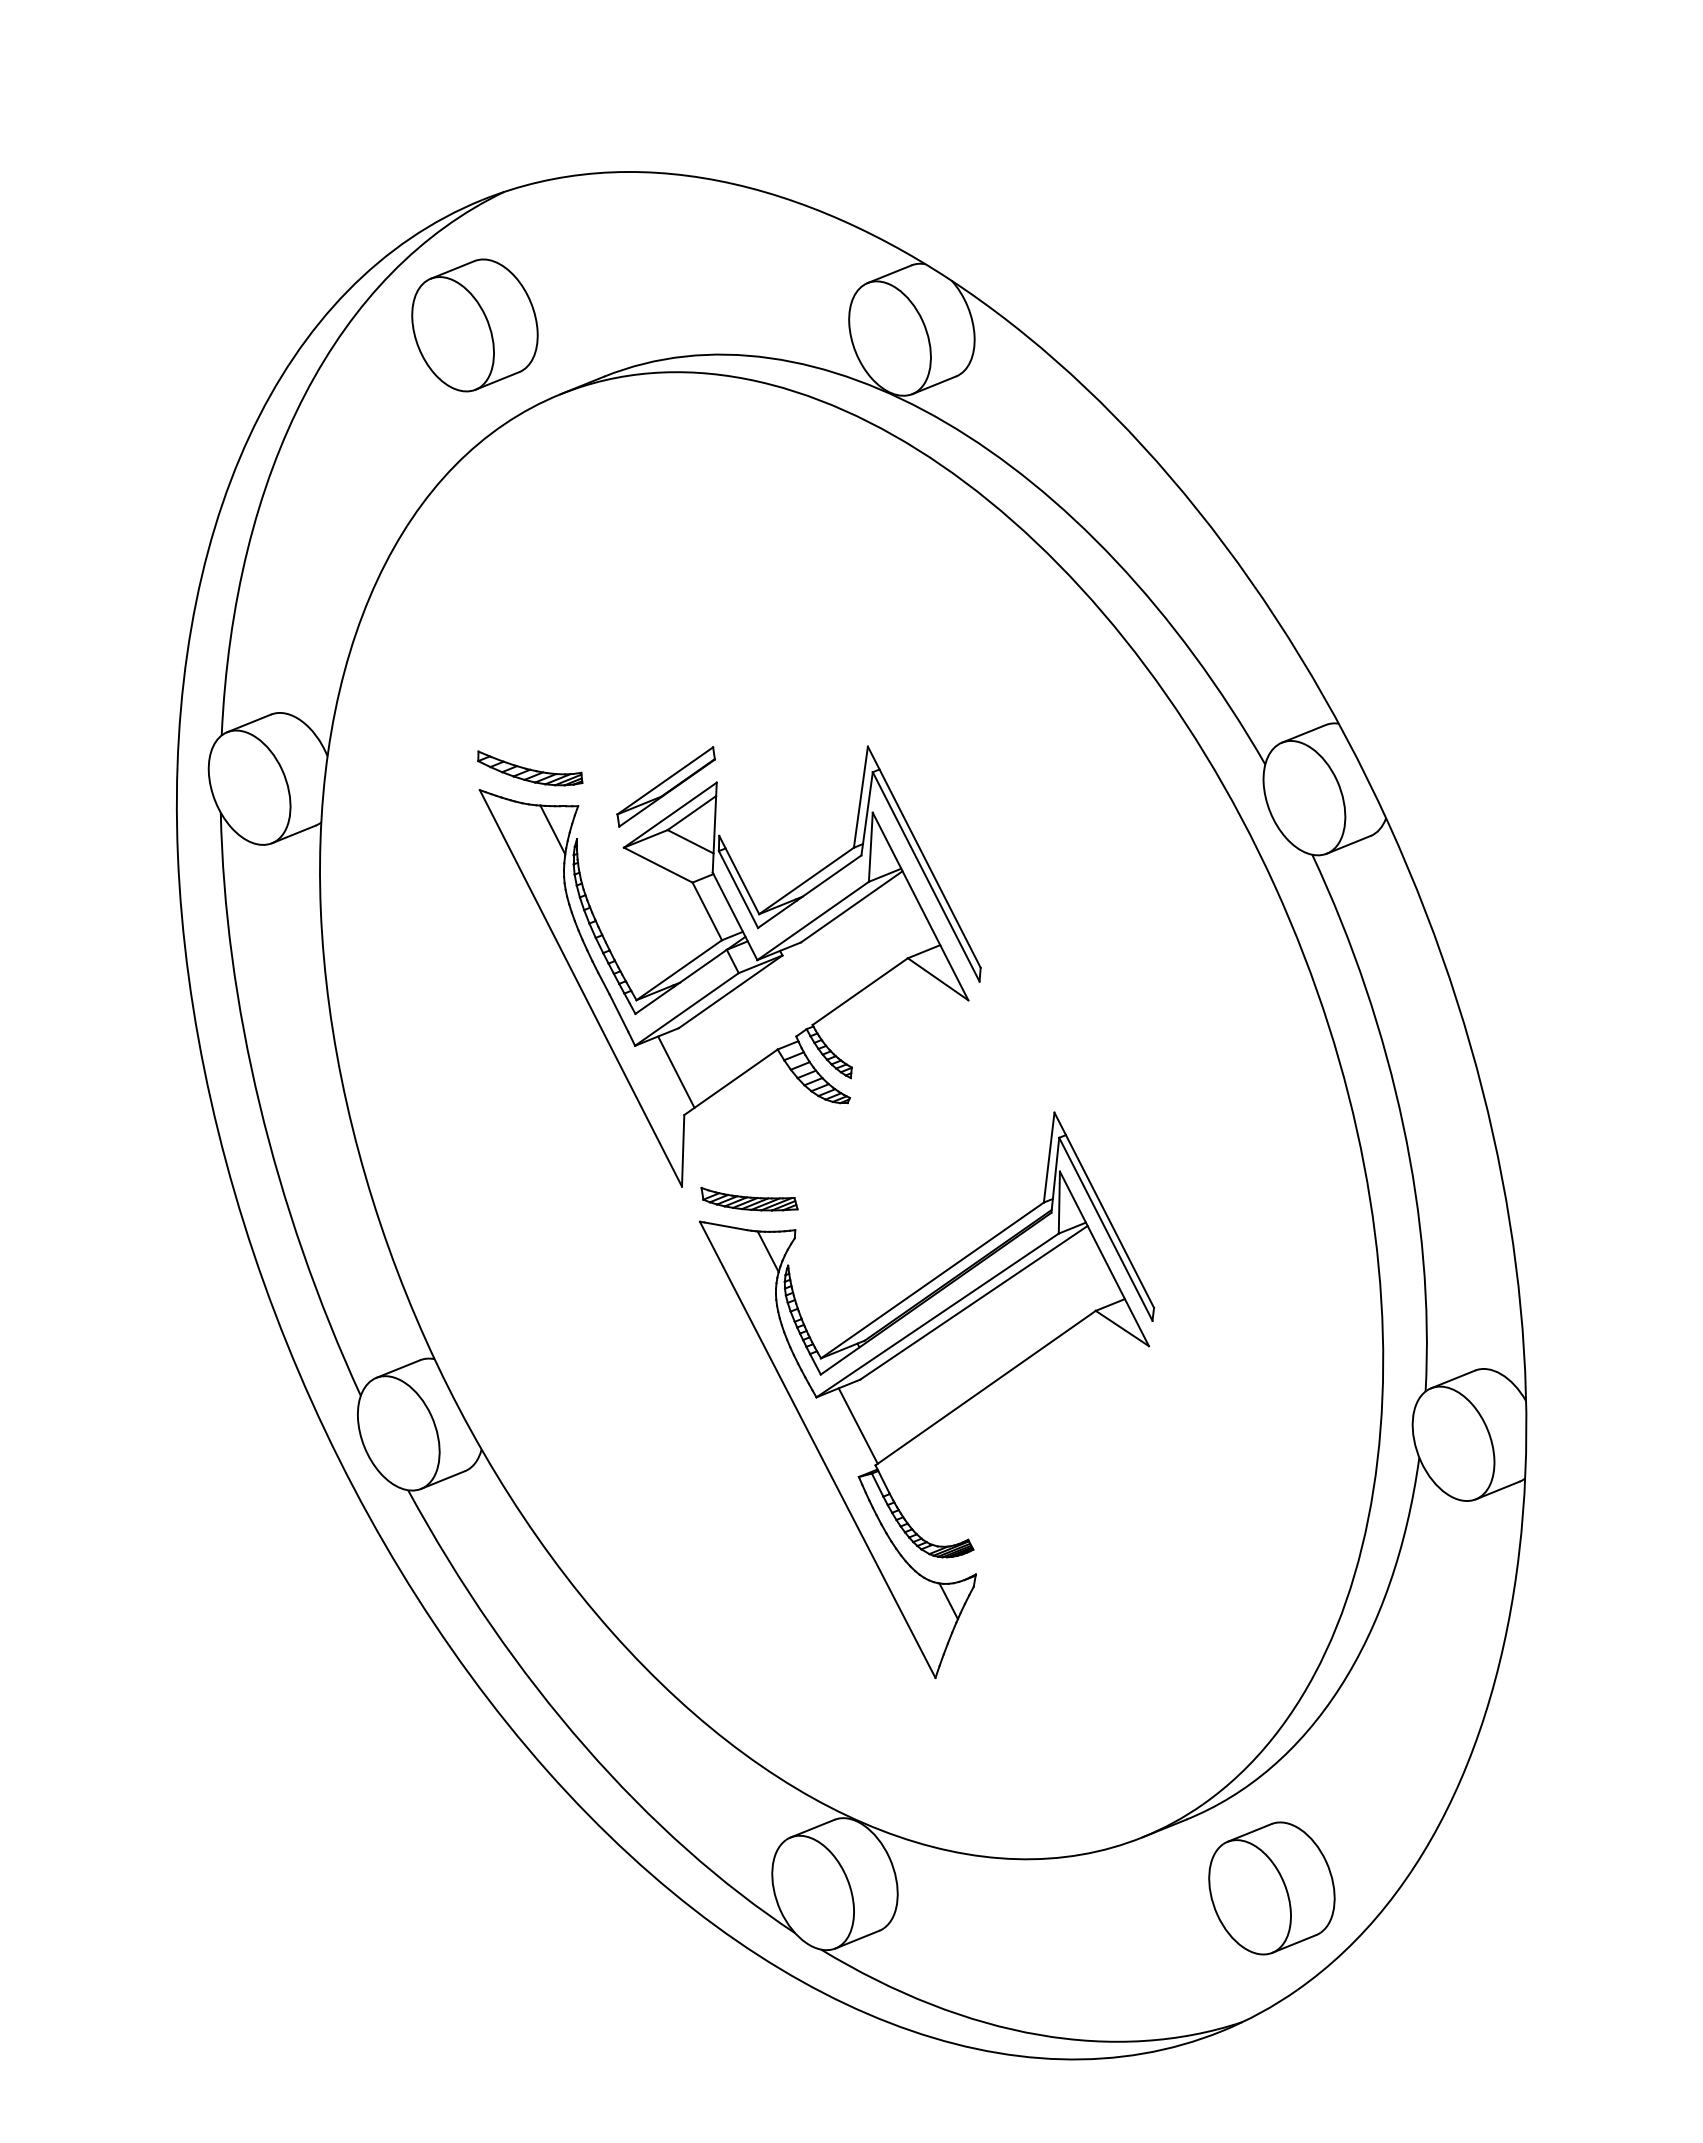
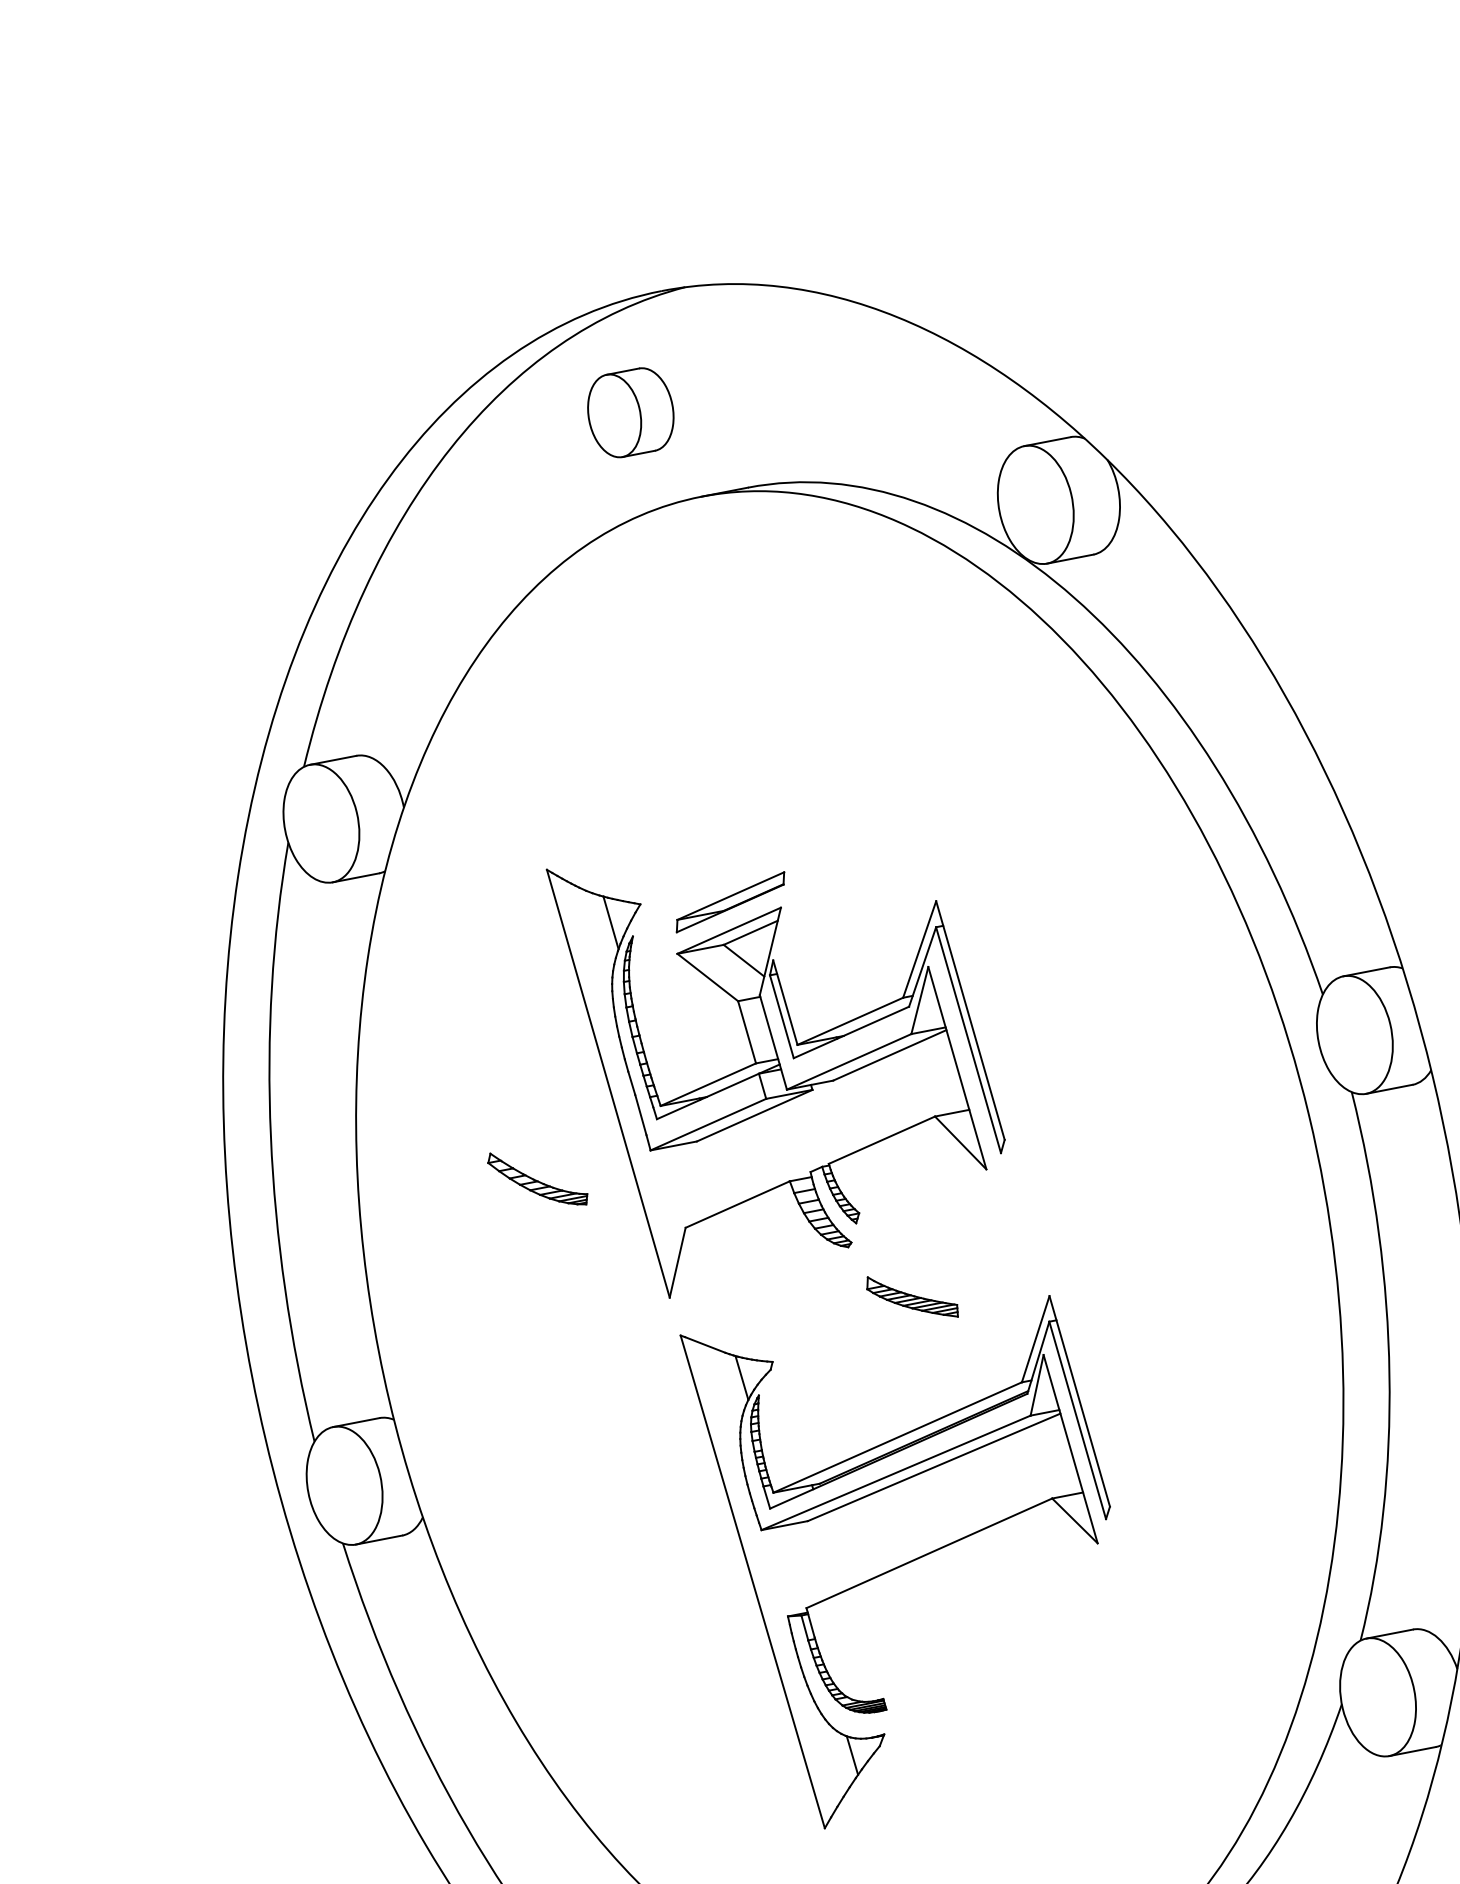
part: (474, 325) -> (630, 412), size x0.7
part: (530, 768) -> (538, 1180), moved
line: (676, 1071) -> (686, 1183), removed
part: (749, 1199) -> (912, 1297), moved
line: (857, 1425) -> (796, 1565), removed

